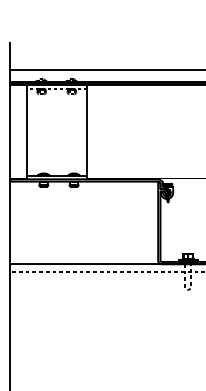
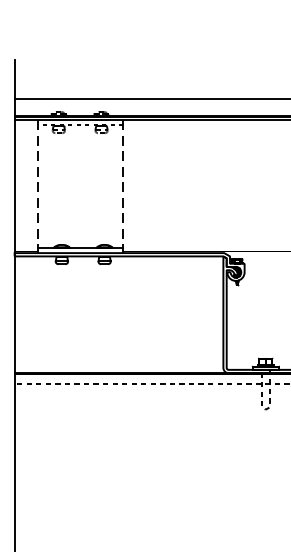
line: (27, 132) -> (38, 187), solid -> dashed
line: (87, 132) -> (123, 187), solid -> dashed

